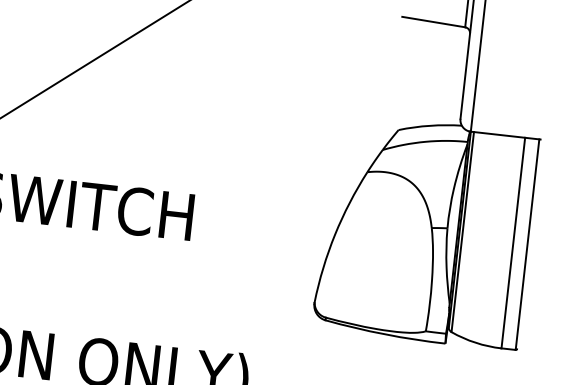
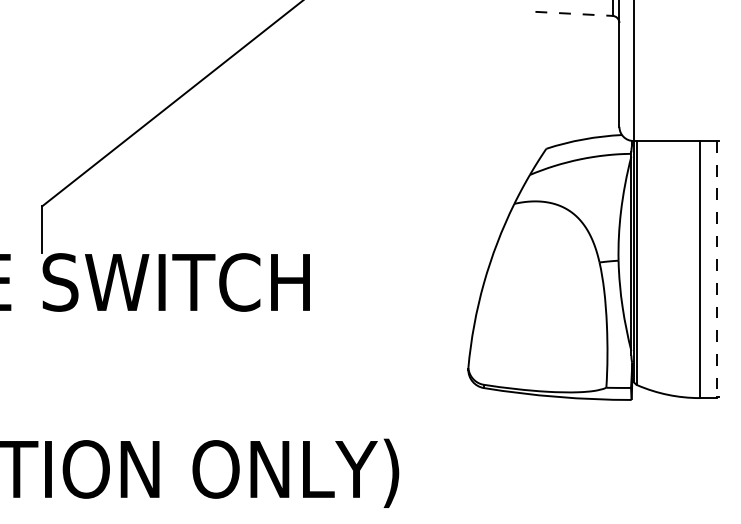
line: (434, 21) -> (574, 13), solid -> dashed
line: (527, 244) -> (717, 269), solid -> dashed

